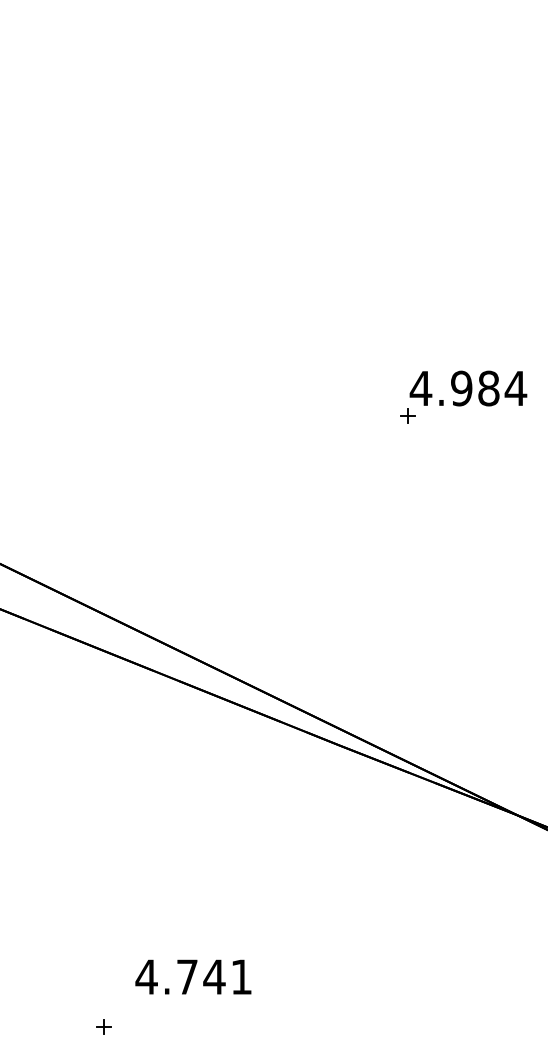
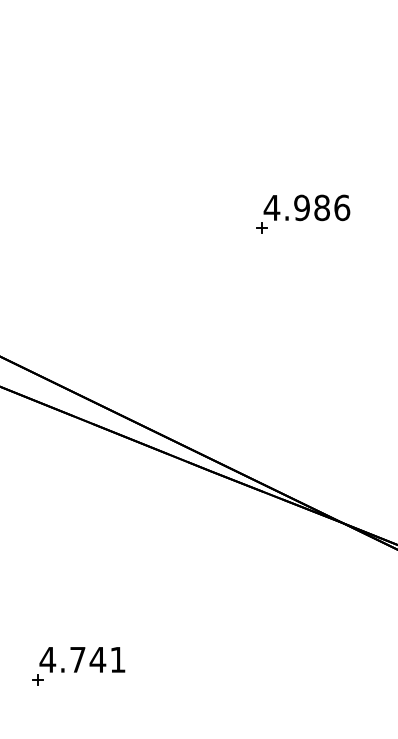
text: (515, 388) -> (341, 207), 4.984 -> 4.986
text: (193, 976) -> (82, 659), moved

